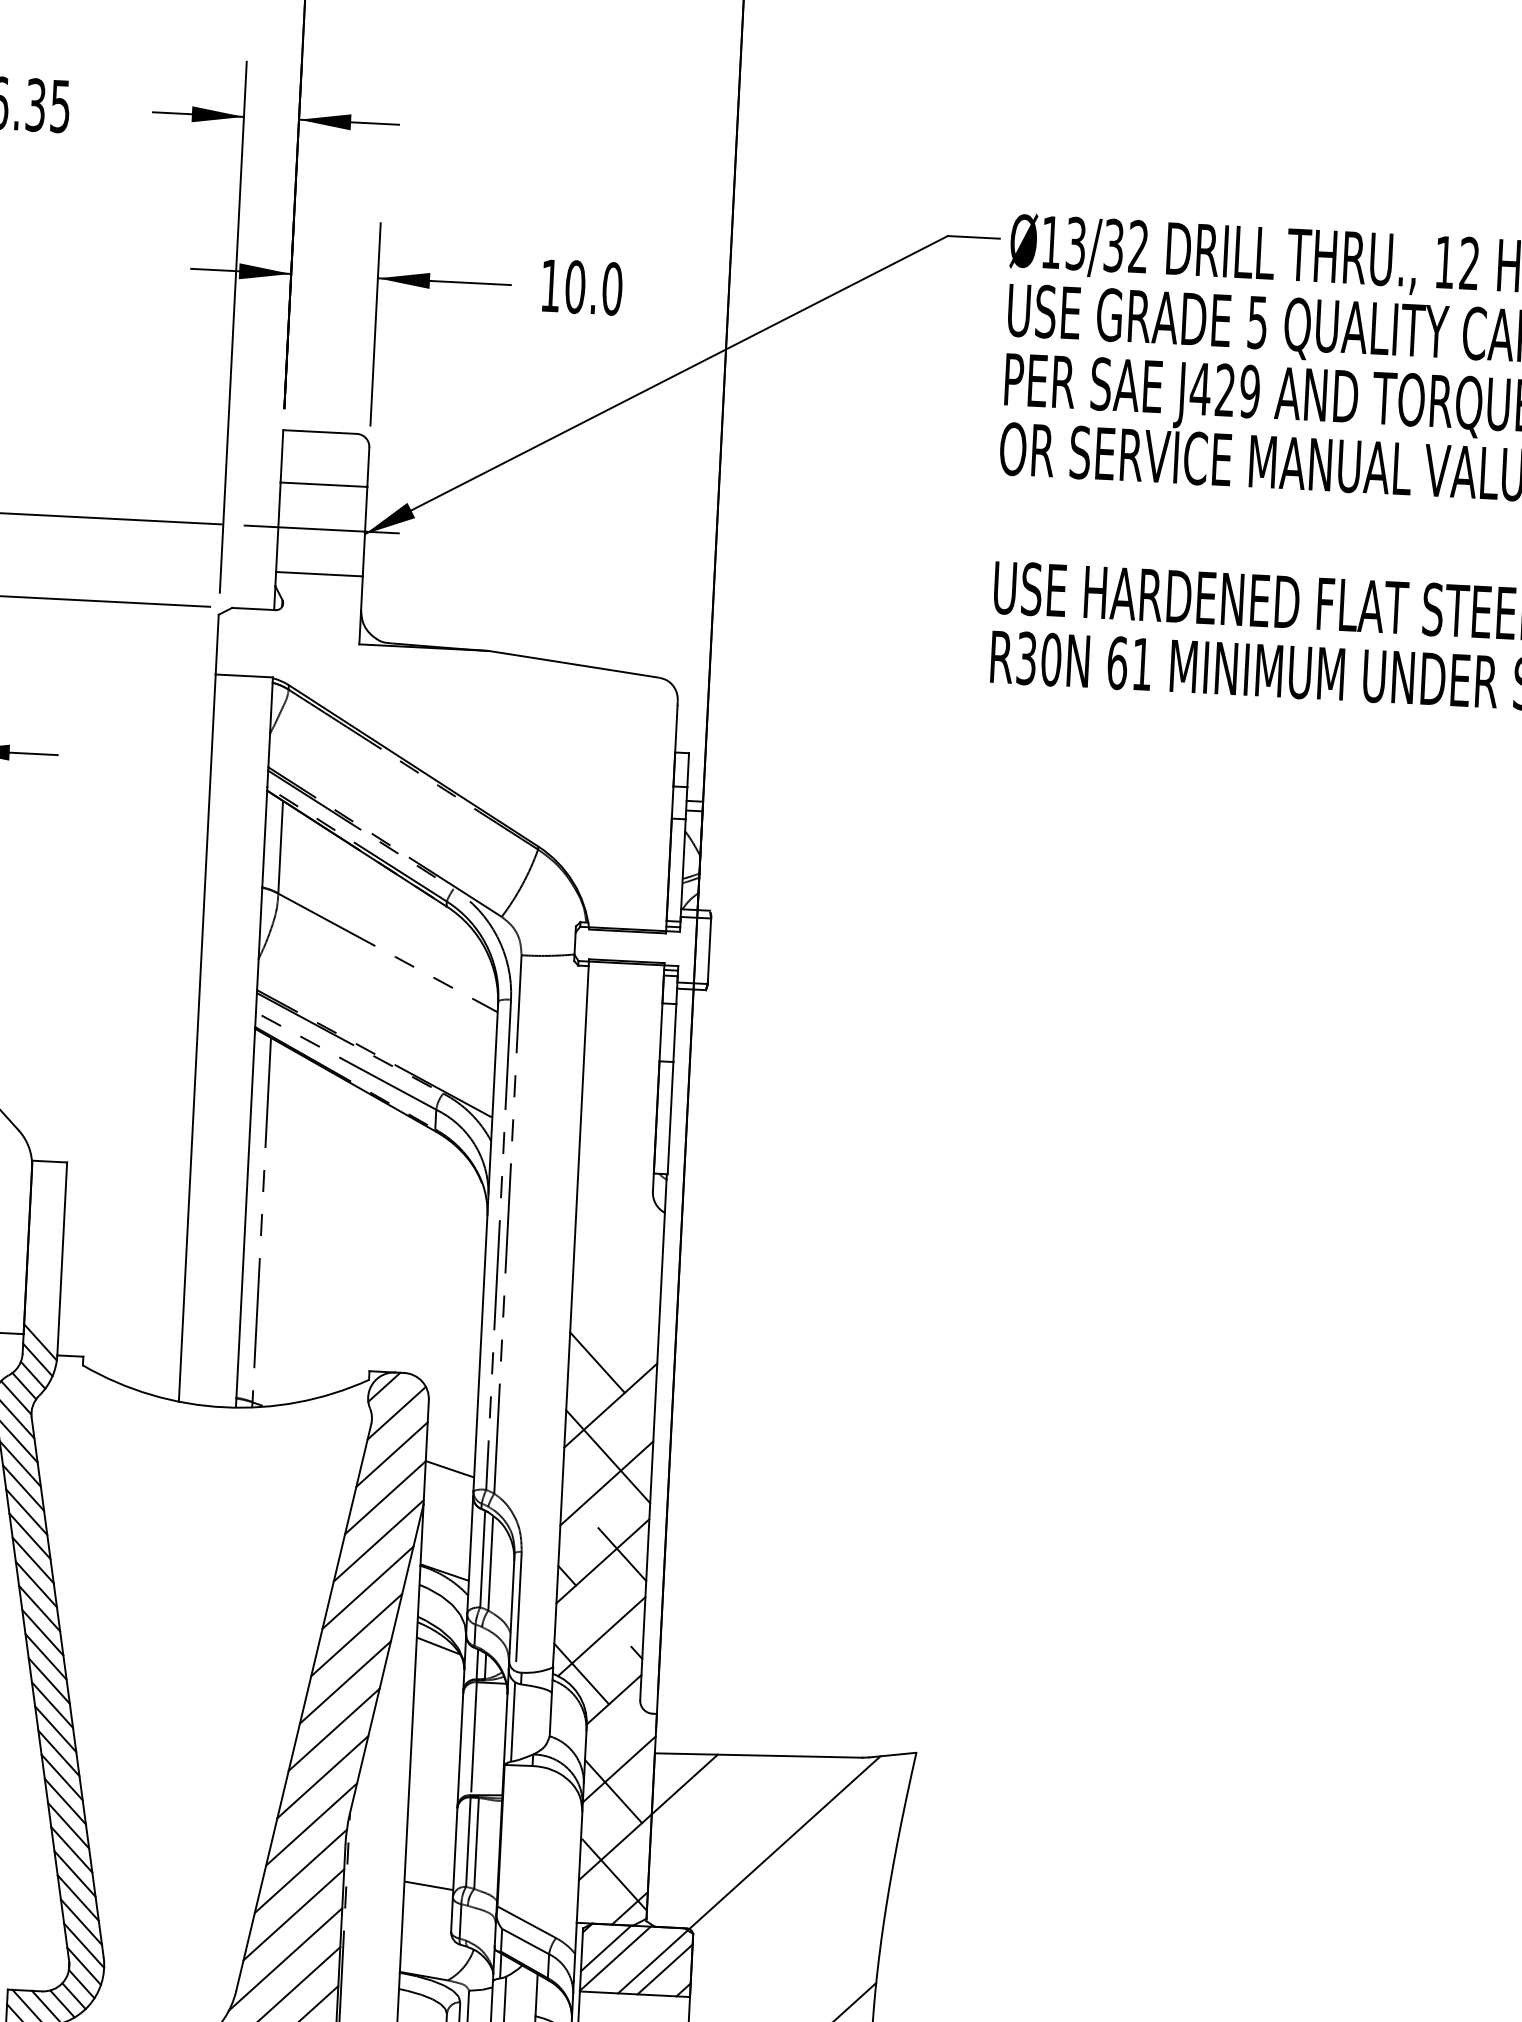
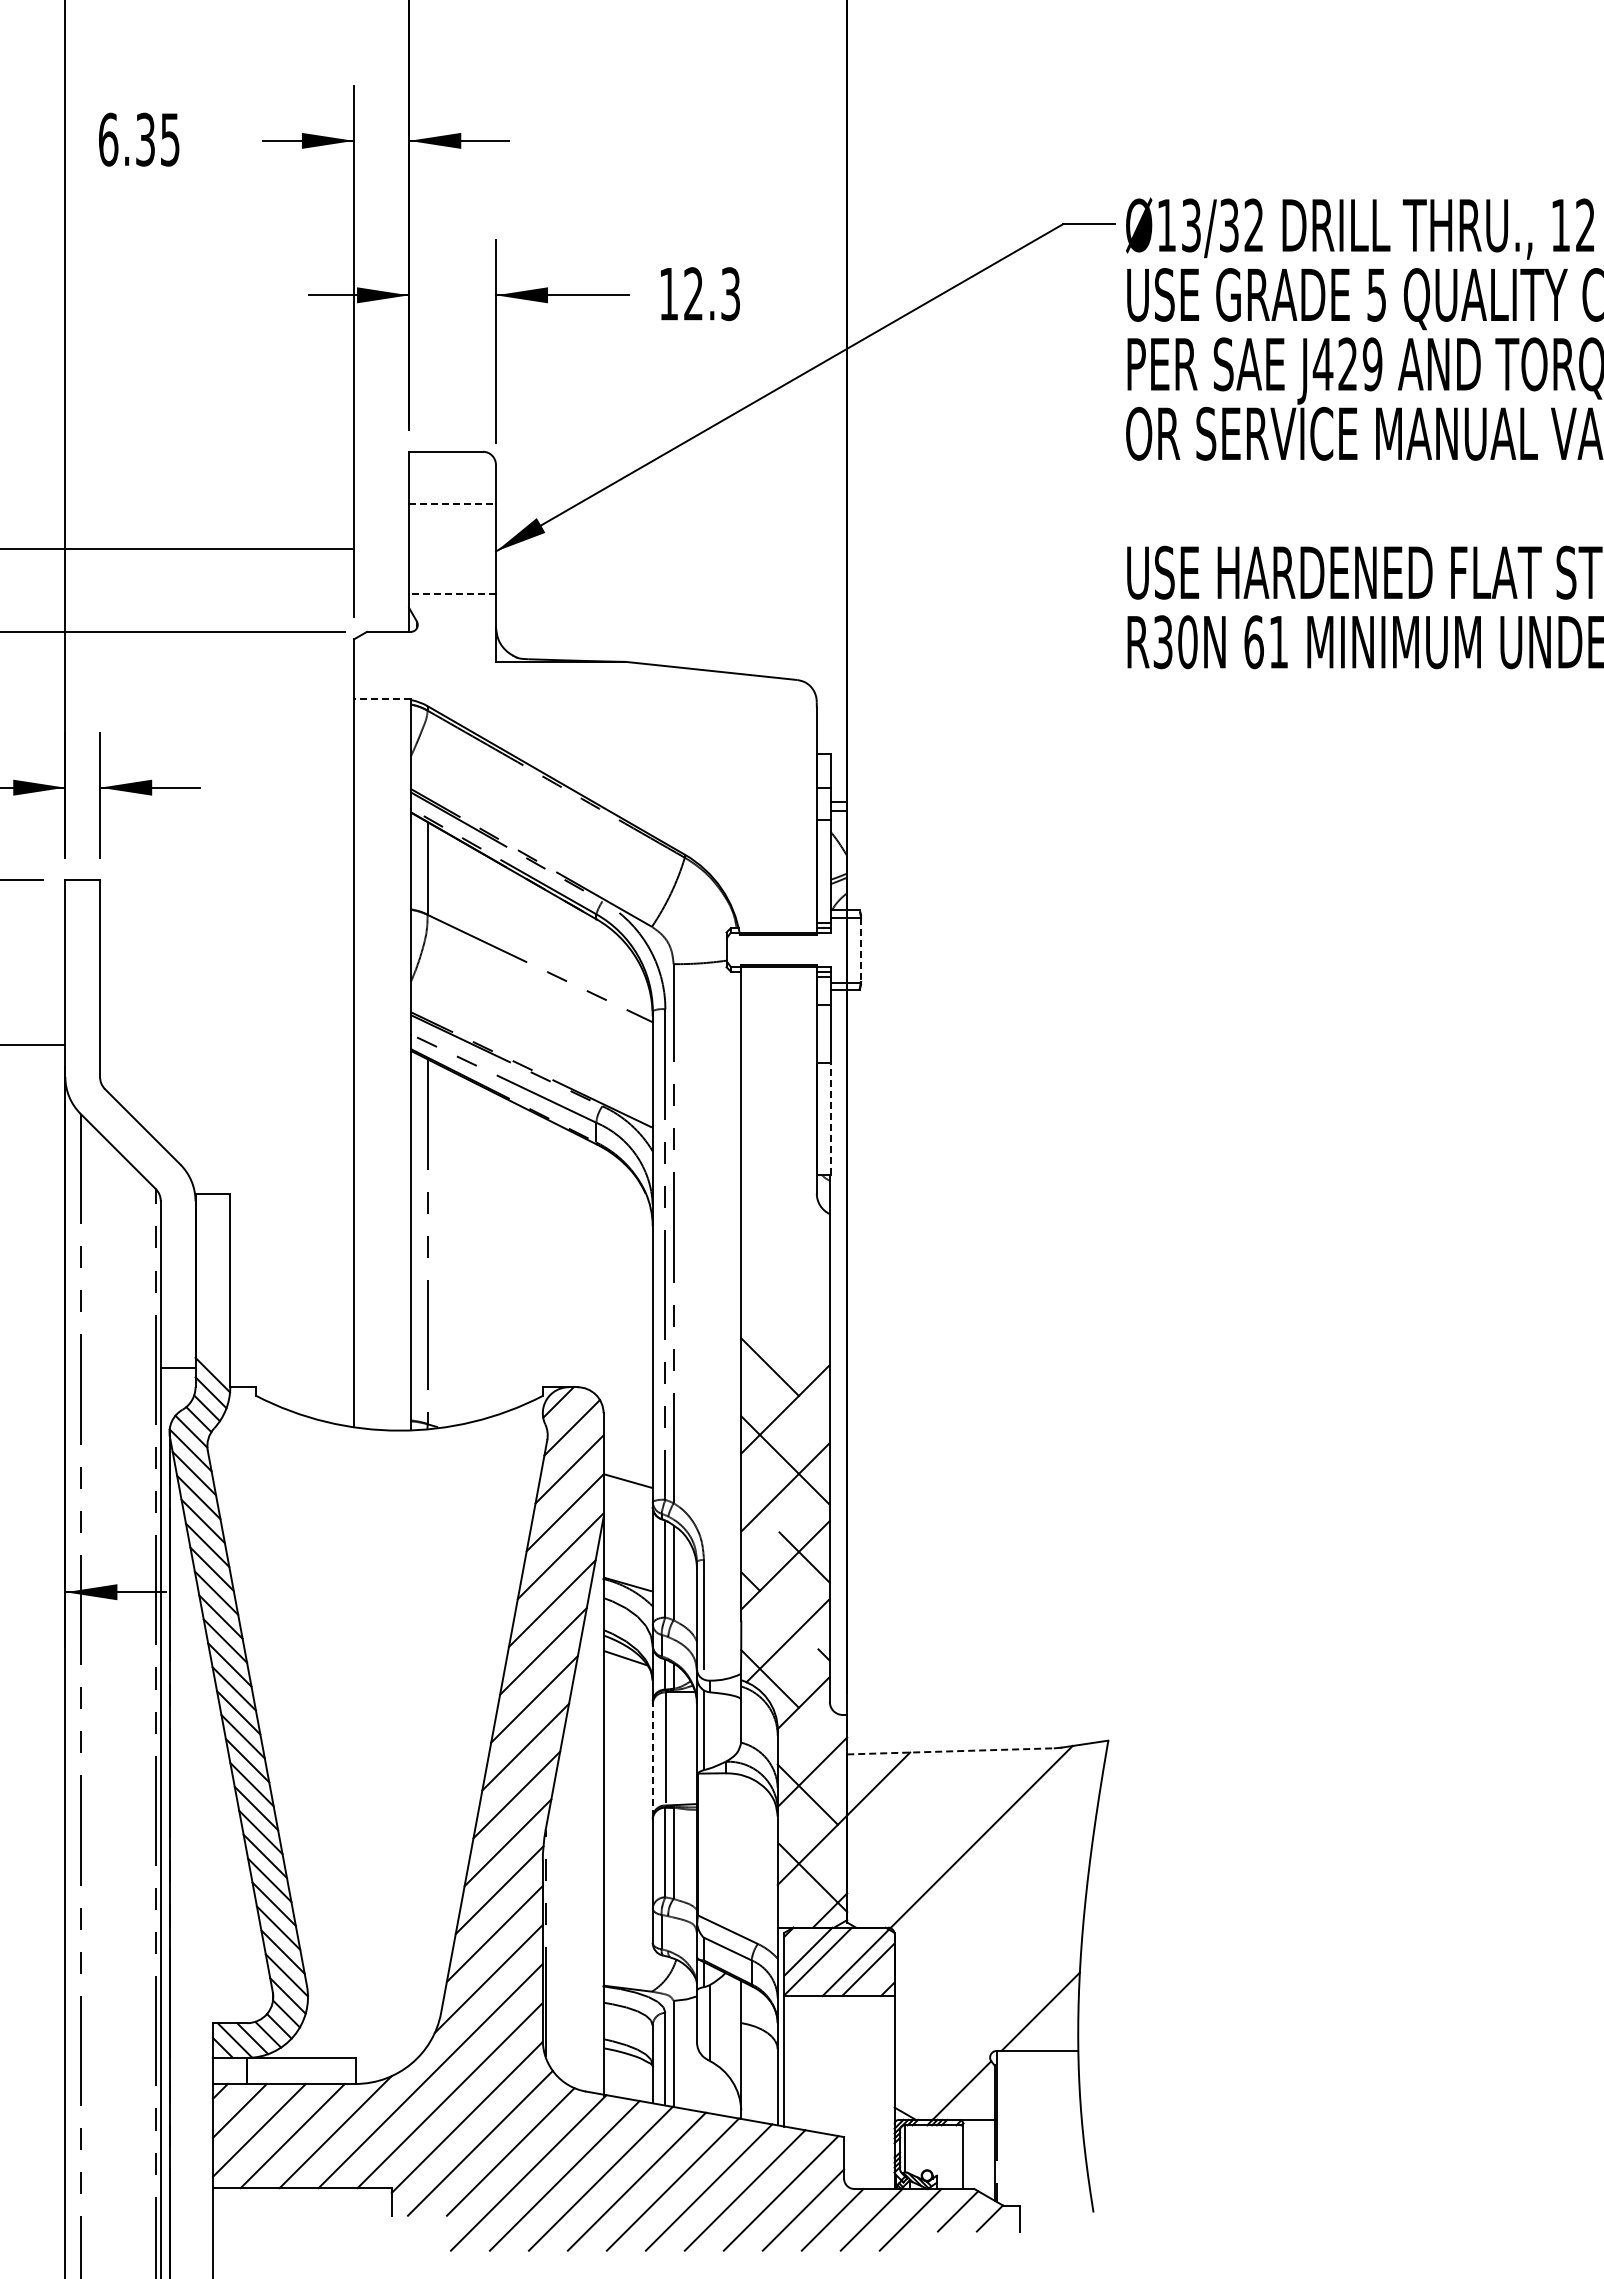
text: (594, 288) -> (712, 294), 10.0 -> 12.3
line: (324, 485) -> (453, 504), solid -> dashed
line: (321, 528) -> (452, 548), removed
line: (319, 573) -> (452, 593), solid -> dashed
line: (244, 676) -> (382, 699), solid -> dashed
line: (709, 951) -> (861, 950), solid -> dashed
line: (670, 1117) -> (830, 1118), solid -> dashed
line: (460, 1749) -> (652, 1760), solid -> dashed
line: (758, 1755) -> (950, 1751), solid -> dashed
line: (428, 1886) -> (627, 1898), removed

